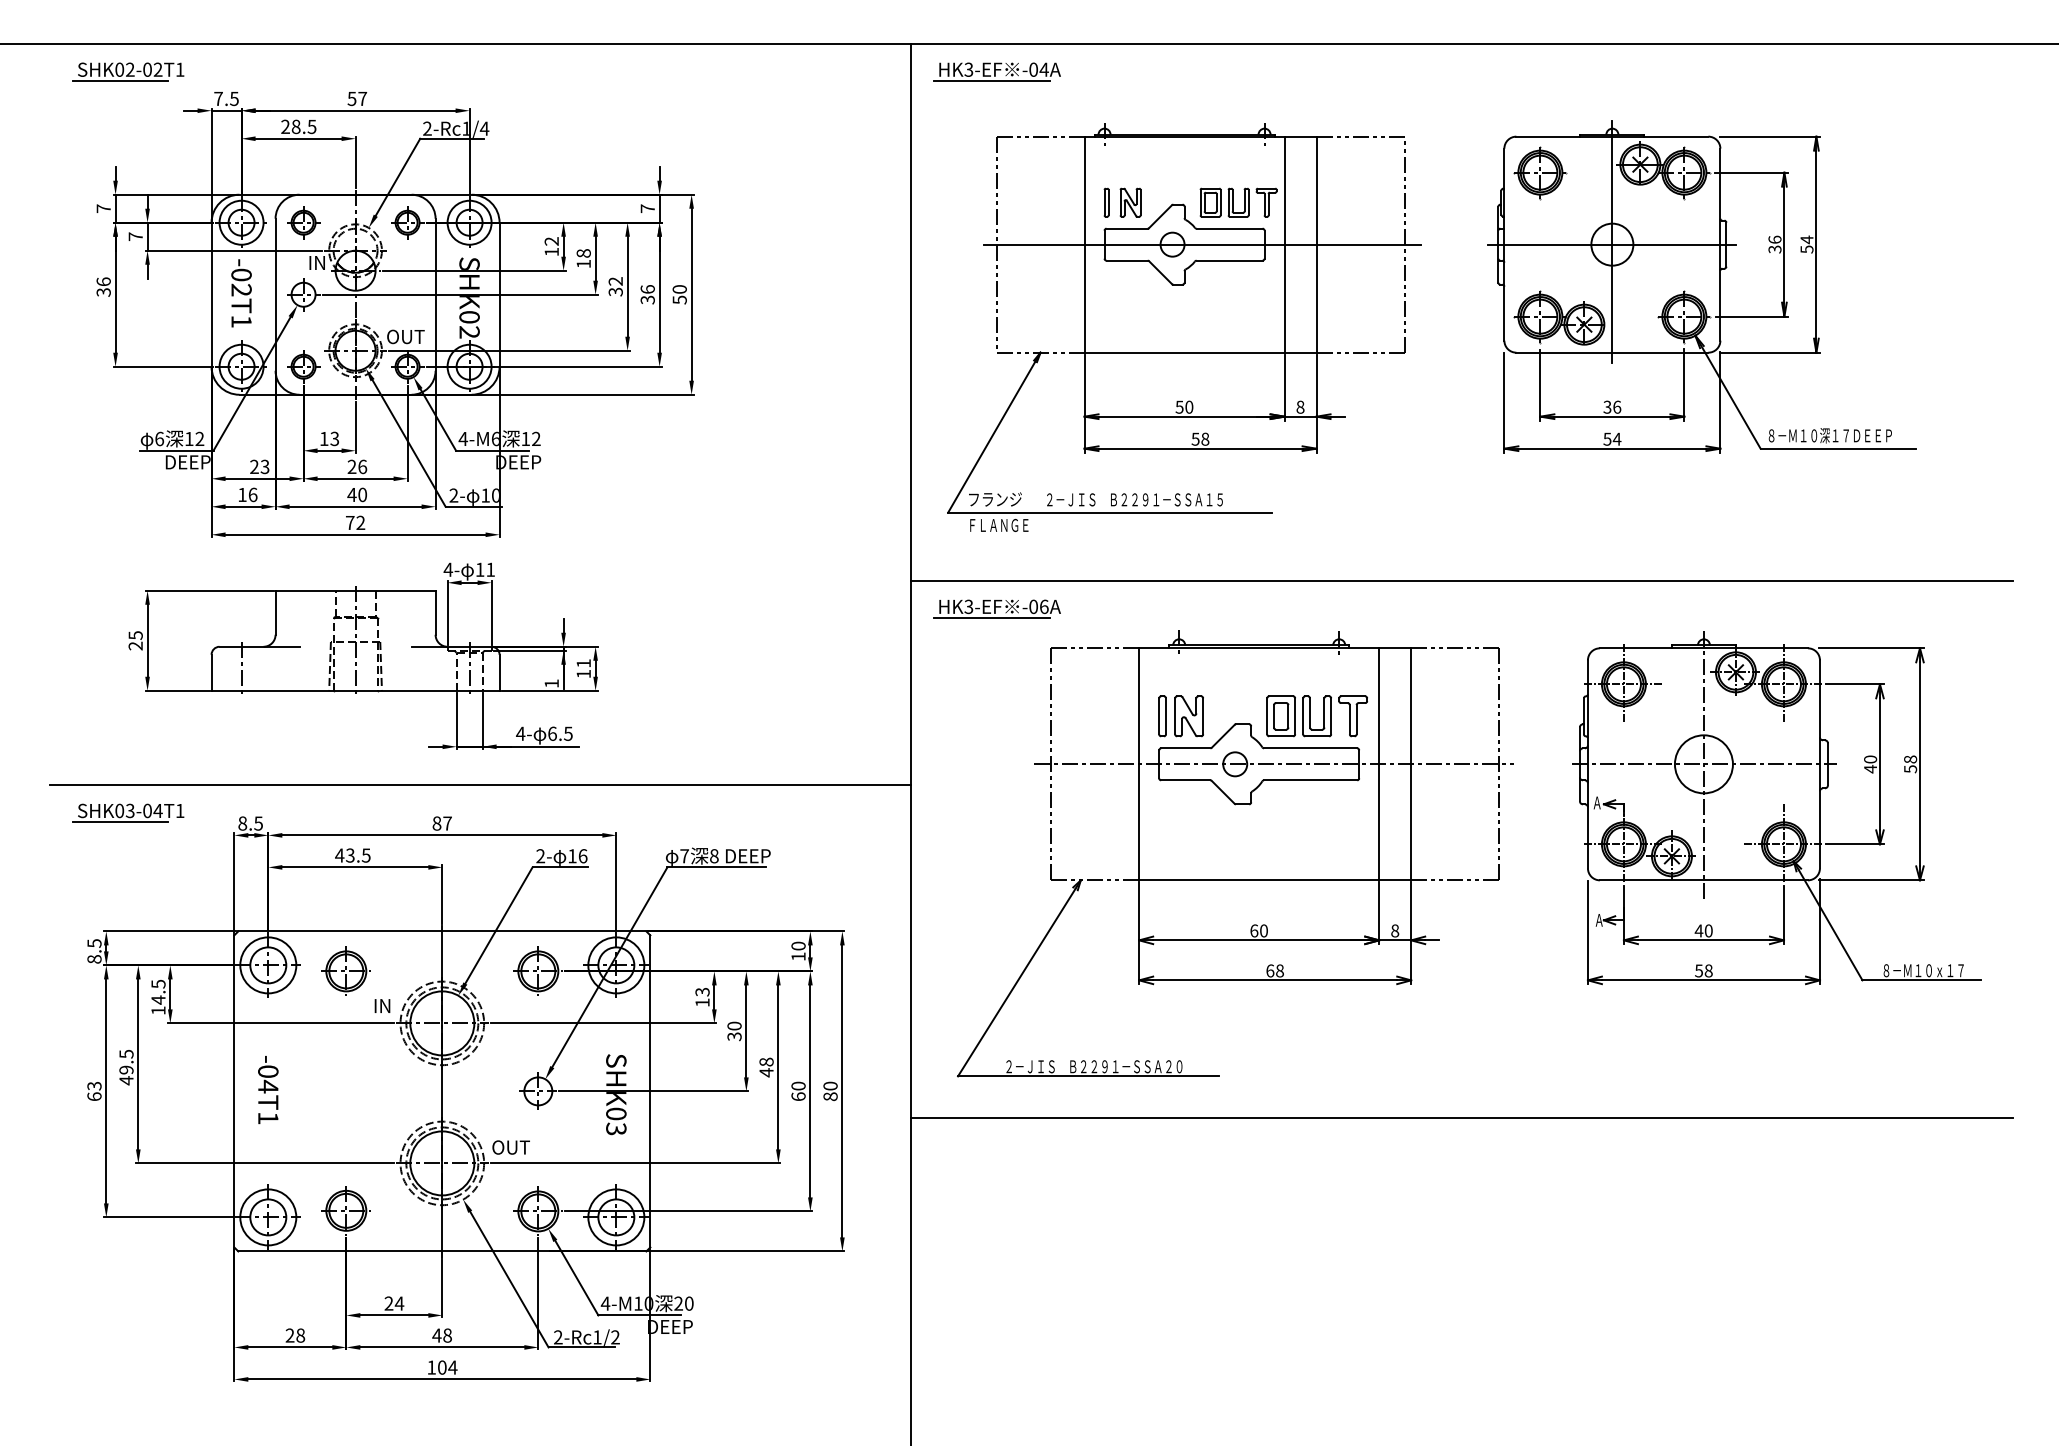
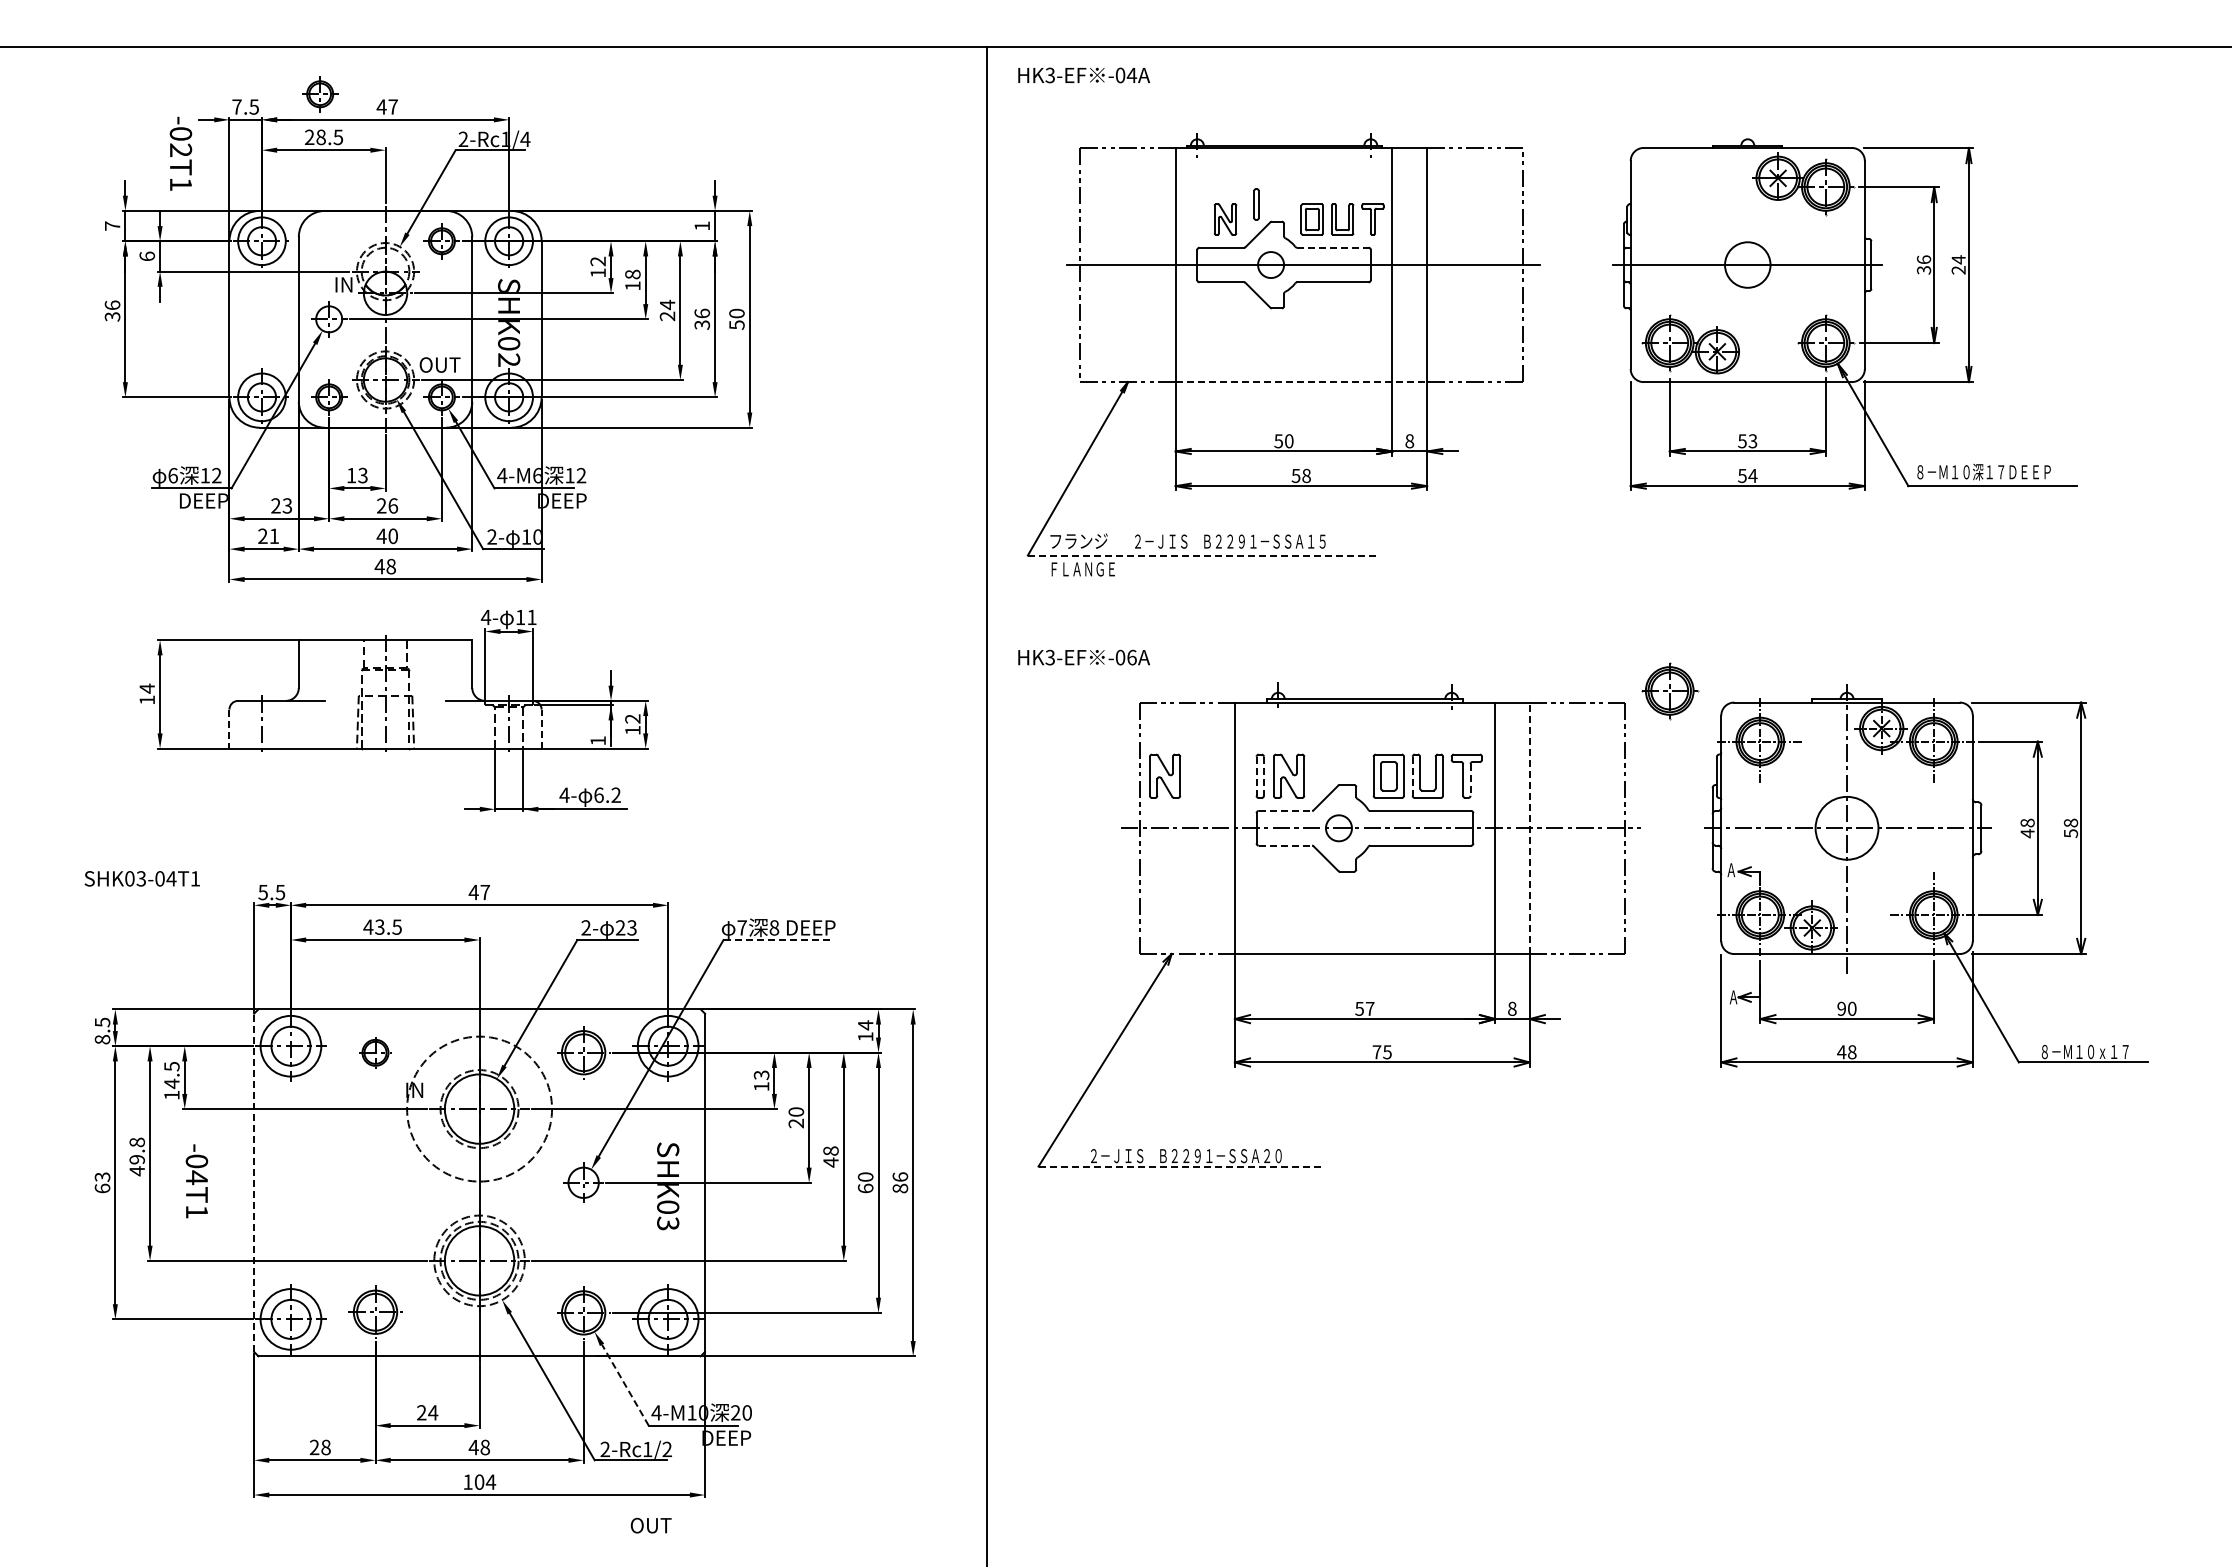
part: (127, 71) -> (138, 77), removed
line: (992, 80) -> (1075, 87), removed
text: (351, 98) -> (381, 106), 57 -> 47
part: (1541, 173) -> (1670, 691), moved
part: (1106, 202) -> (1256, 204), moved
text: (647, 208) -> (701, 225), 7 -> 1
part: (303, 222) -> (320, 94), moved
line: (1229, 228) -> (1332, 247), solid -> dashed
text: (135, 236) -> (147, 256), 7 -> 6
line: (1612, 241) -> (1747, 261), removed
text: (1806, 249) -> (1958, 270), 54 -> 24
text: (615, 286) -> (667, 310), 32 -> 24
text: (241, 293) -> (180, 153), moved
line: (1200, 353) -> (1301, 382), solid -> dashed
text: (1612, 407) -> (1747, 441), 36 -> 53
text: (247, 495) -> (268, 536), 16 -> 21
line: (1110, 512) -> (1203, 555), solid -> dashed
text: (354, 522) -> (384, 566), 72 -> 48
line: (1461, 580) -> (1584, 629), removed
line: (992, 617) -> (1075, 669), removed
text: (135, 639) -> (147, 693), 25 -> 14
text: (583, 663) -> (632, 718), 11 -> 12
line: (211, 673) -> (229, 729), solid -> dashed
line: (499, 673) -> (541, 729), solid -> dashed
part: (1075, 715) -> (1165, 775), added
line: (1159, 716) -> (1256, 776), solid -> dashed
line: (1165, 716) -> (1263, 776), solid -> dashed
line: (1303, 716) -> (1412, 776), solid -> dashed
line: (1356, 719) -> (1470, 779), solid -> dashed
text: (567, 733) -> (615, 794), 6.5 -> 6.2
line: (1185, 747) -> (1285, 810), solid -> dashed
text: (1870, 758) -> (2027, 822), 40 -> 48
line: (1410, 764) -> (1529, 828), solid -> dashed
line: (1185, 780) -> (1285, 845), solid -> dashed
line: (480, 784) -> (520, 850), removed
line: (120, 821) -> (130, 890), removed
text: (242, 823) -> (262, 892), 8.5 -> 5.5
text: (436, 823) -> (473, 892), 87 -> 47
text: (576, 855) -> (625, 927), 16 -> 23
line: (717, 867) -> (777, 940), solid -> dashed
text: (1258, 930) -> (1364, 1008), 60 -> 57
text: (1698, 930) -> (1841, 1008), 40 -> 90
text: (798, 946) -> (865, 1025), 10 -> 14
part: (346, 971) -> (375, 1052), size x0.6
text: (1274, 971) -> (1381, 1052), 68 -> 75
text: (1698, 971) -> (1841, 1052), 58 -> 48
circle: (442, 1022) -> (479, 1108), size x1.6
text: (734, 1036) -> (796, 1123), 30 -> 20
text: (125, 1054) -> (136, 1142), 49.5 -> 49.8
line: (1089, 1076) -> (1180, 1166), solid -> dashed
text: (829, 1085) -> (899, 1176), 80 -> 86
text: (267, 1090) -> (196, 1181), moved
line: (234, 1091) -> (254, 1182), solid -> dashed
line: (1461, 1117) -> (1584, 1211), removed
text: (510, 1147) -> (650, 1525), moved
line: (576, 1278) -> (625, 1385), solid -> dashed

